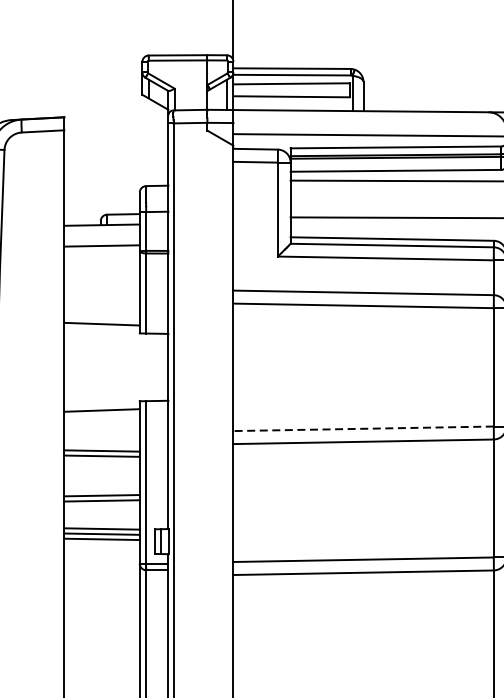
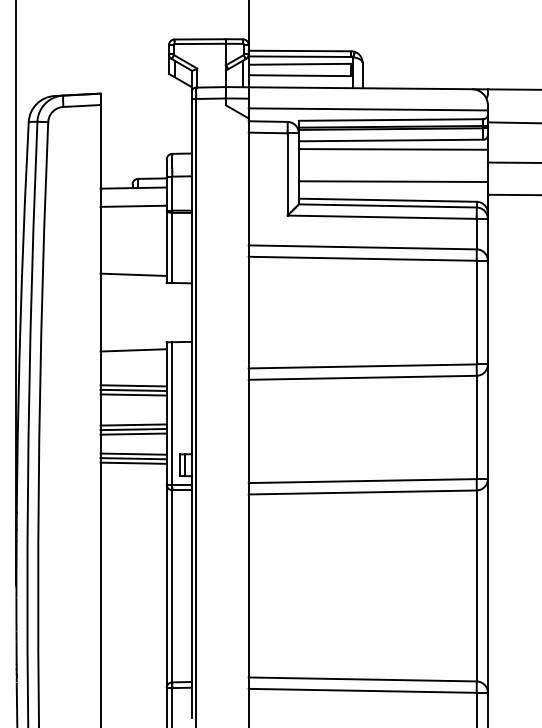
line: (363, 428) -> (362, 366), dashed -> solid
line: (101, 460) -> (133, 394), added
line: (101, 505) -> (133, 433), added

